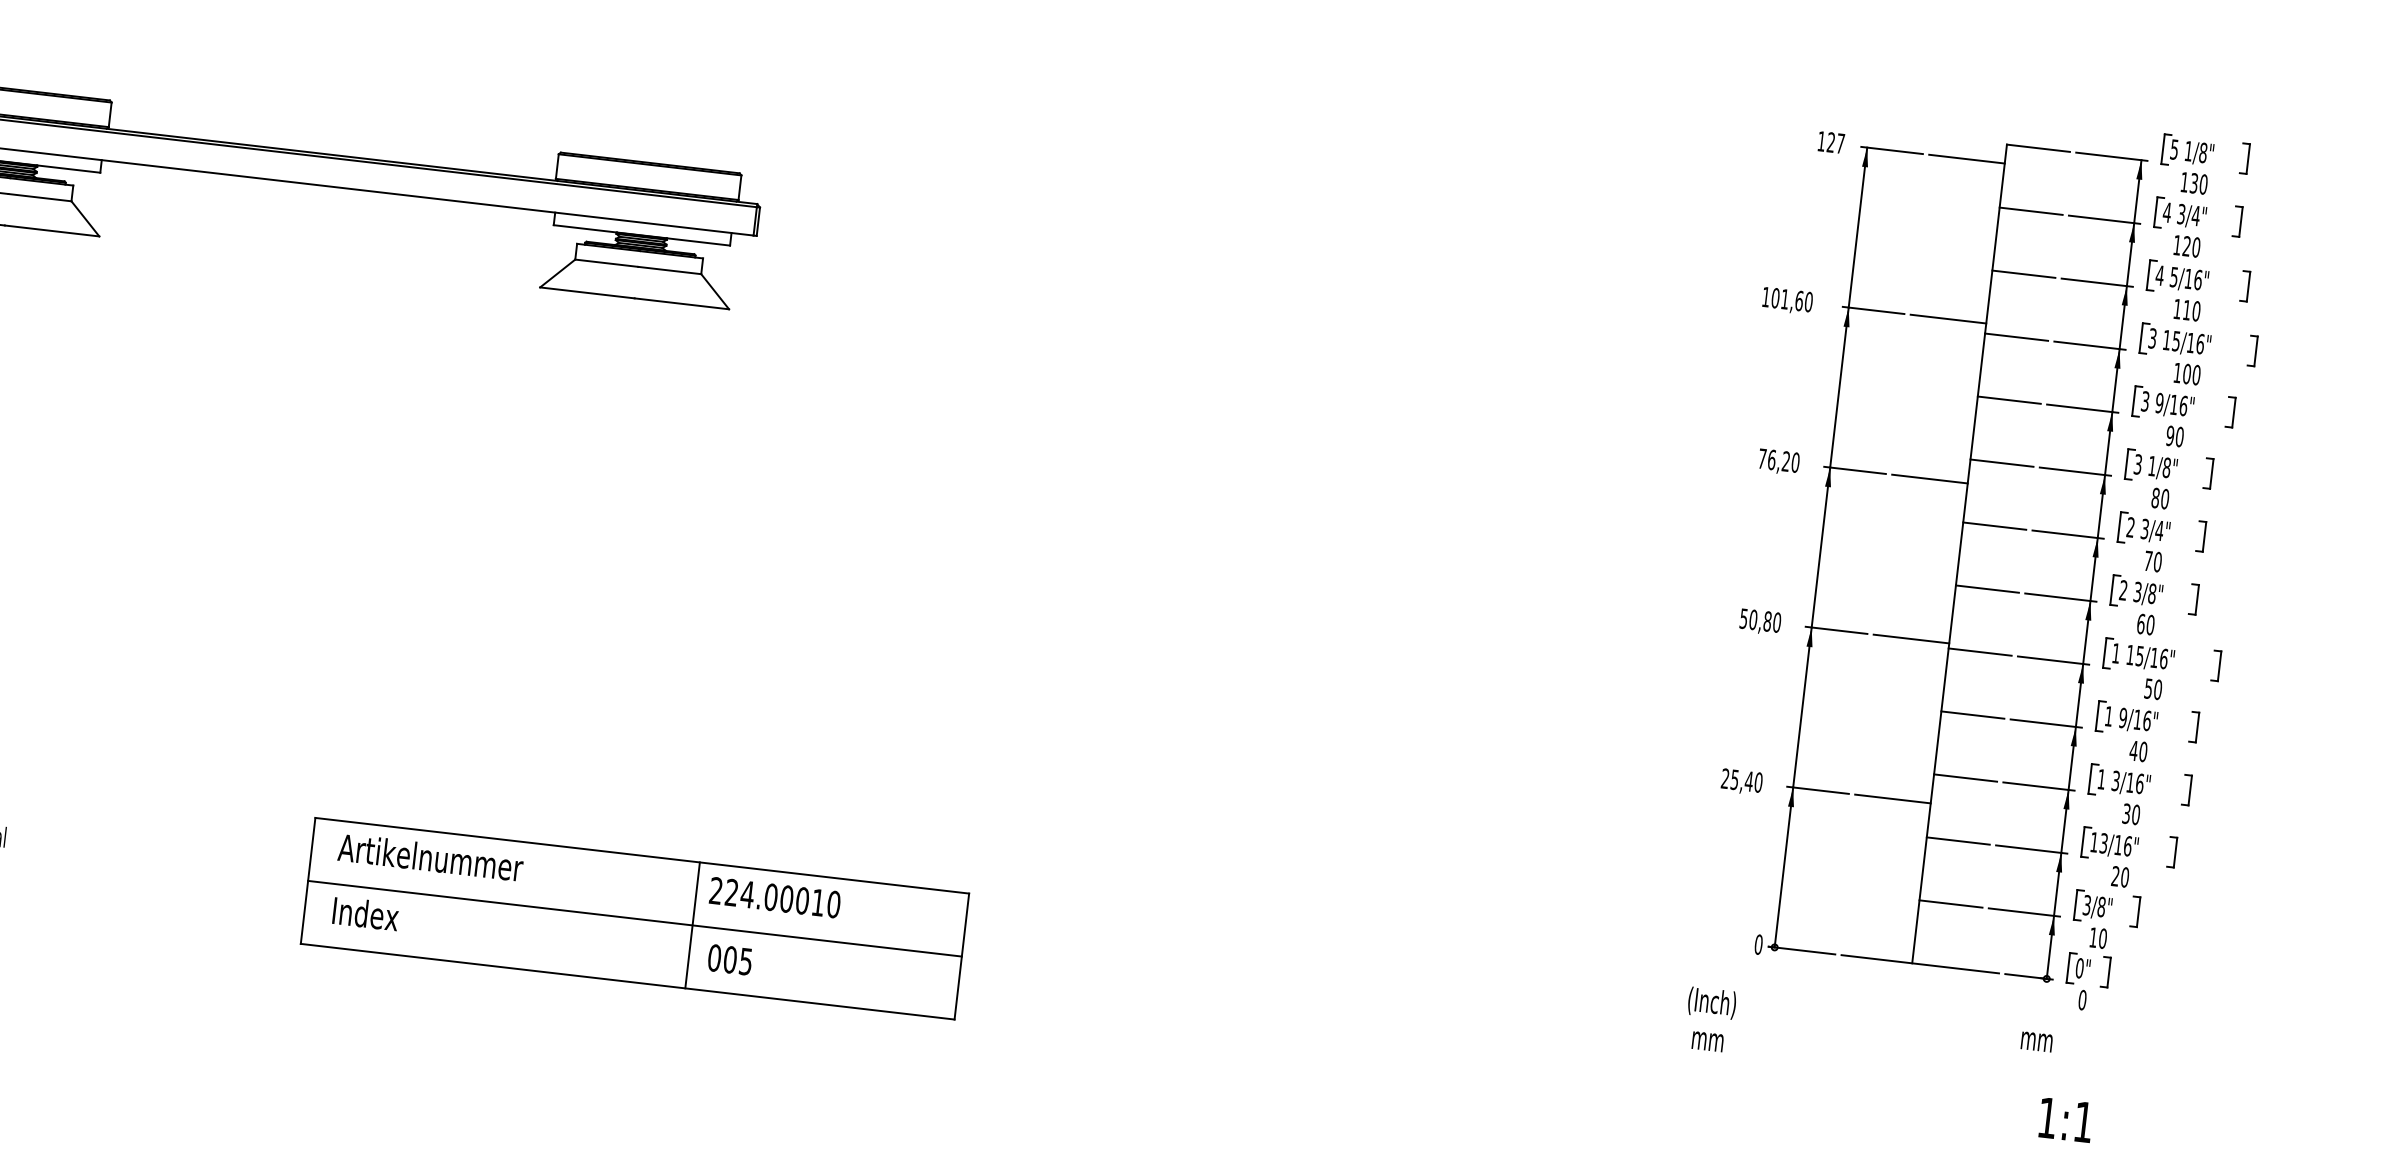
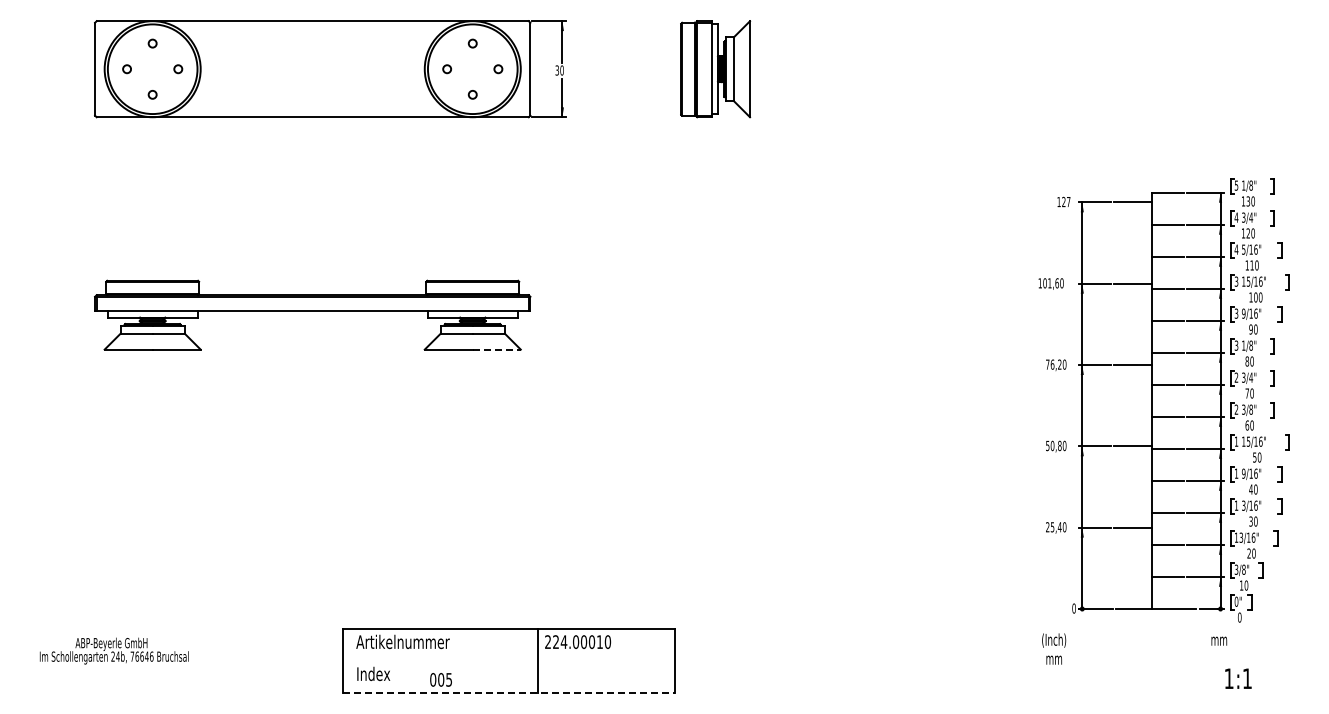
line: (683, 303) -> (497, 349), solid -> dashed
line: (634, 918) -> (508, 660), removed
text: (729, 958) -> (440, 679), moved
line: (628, 981) -> (509, 692), solid -> dashed

